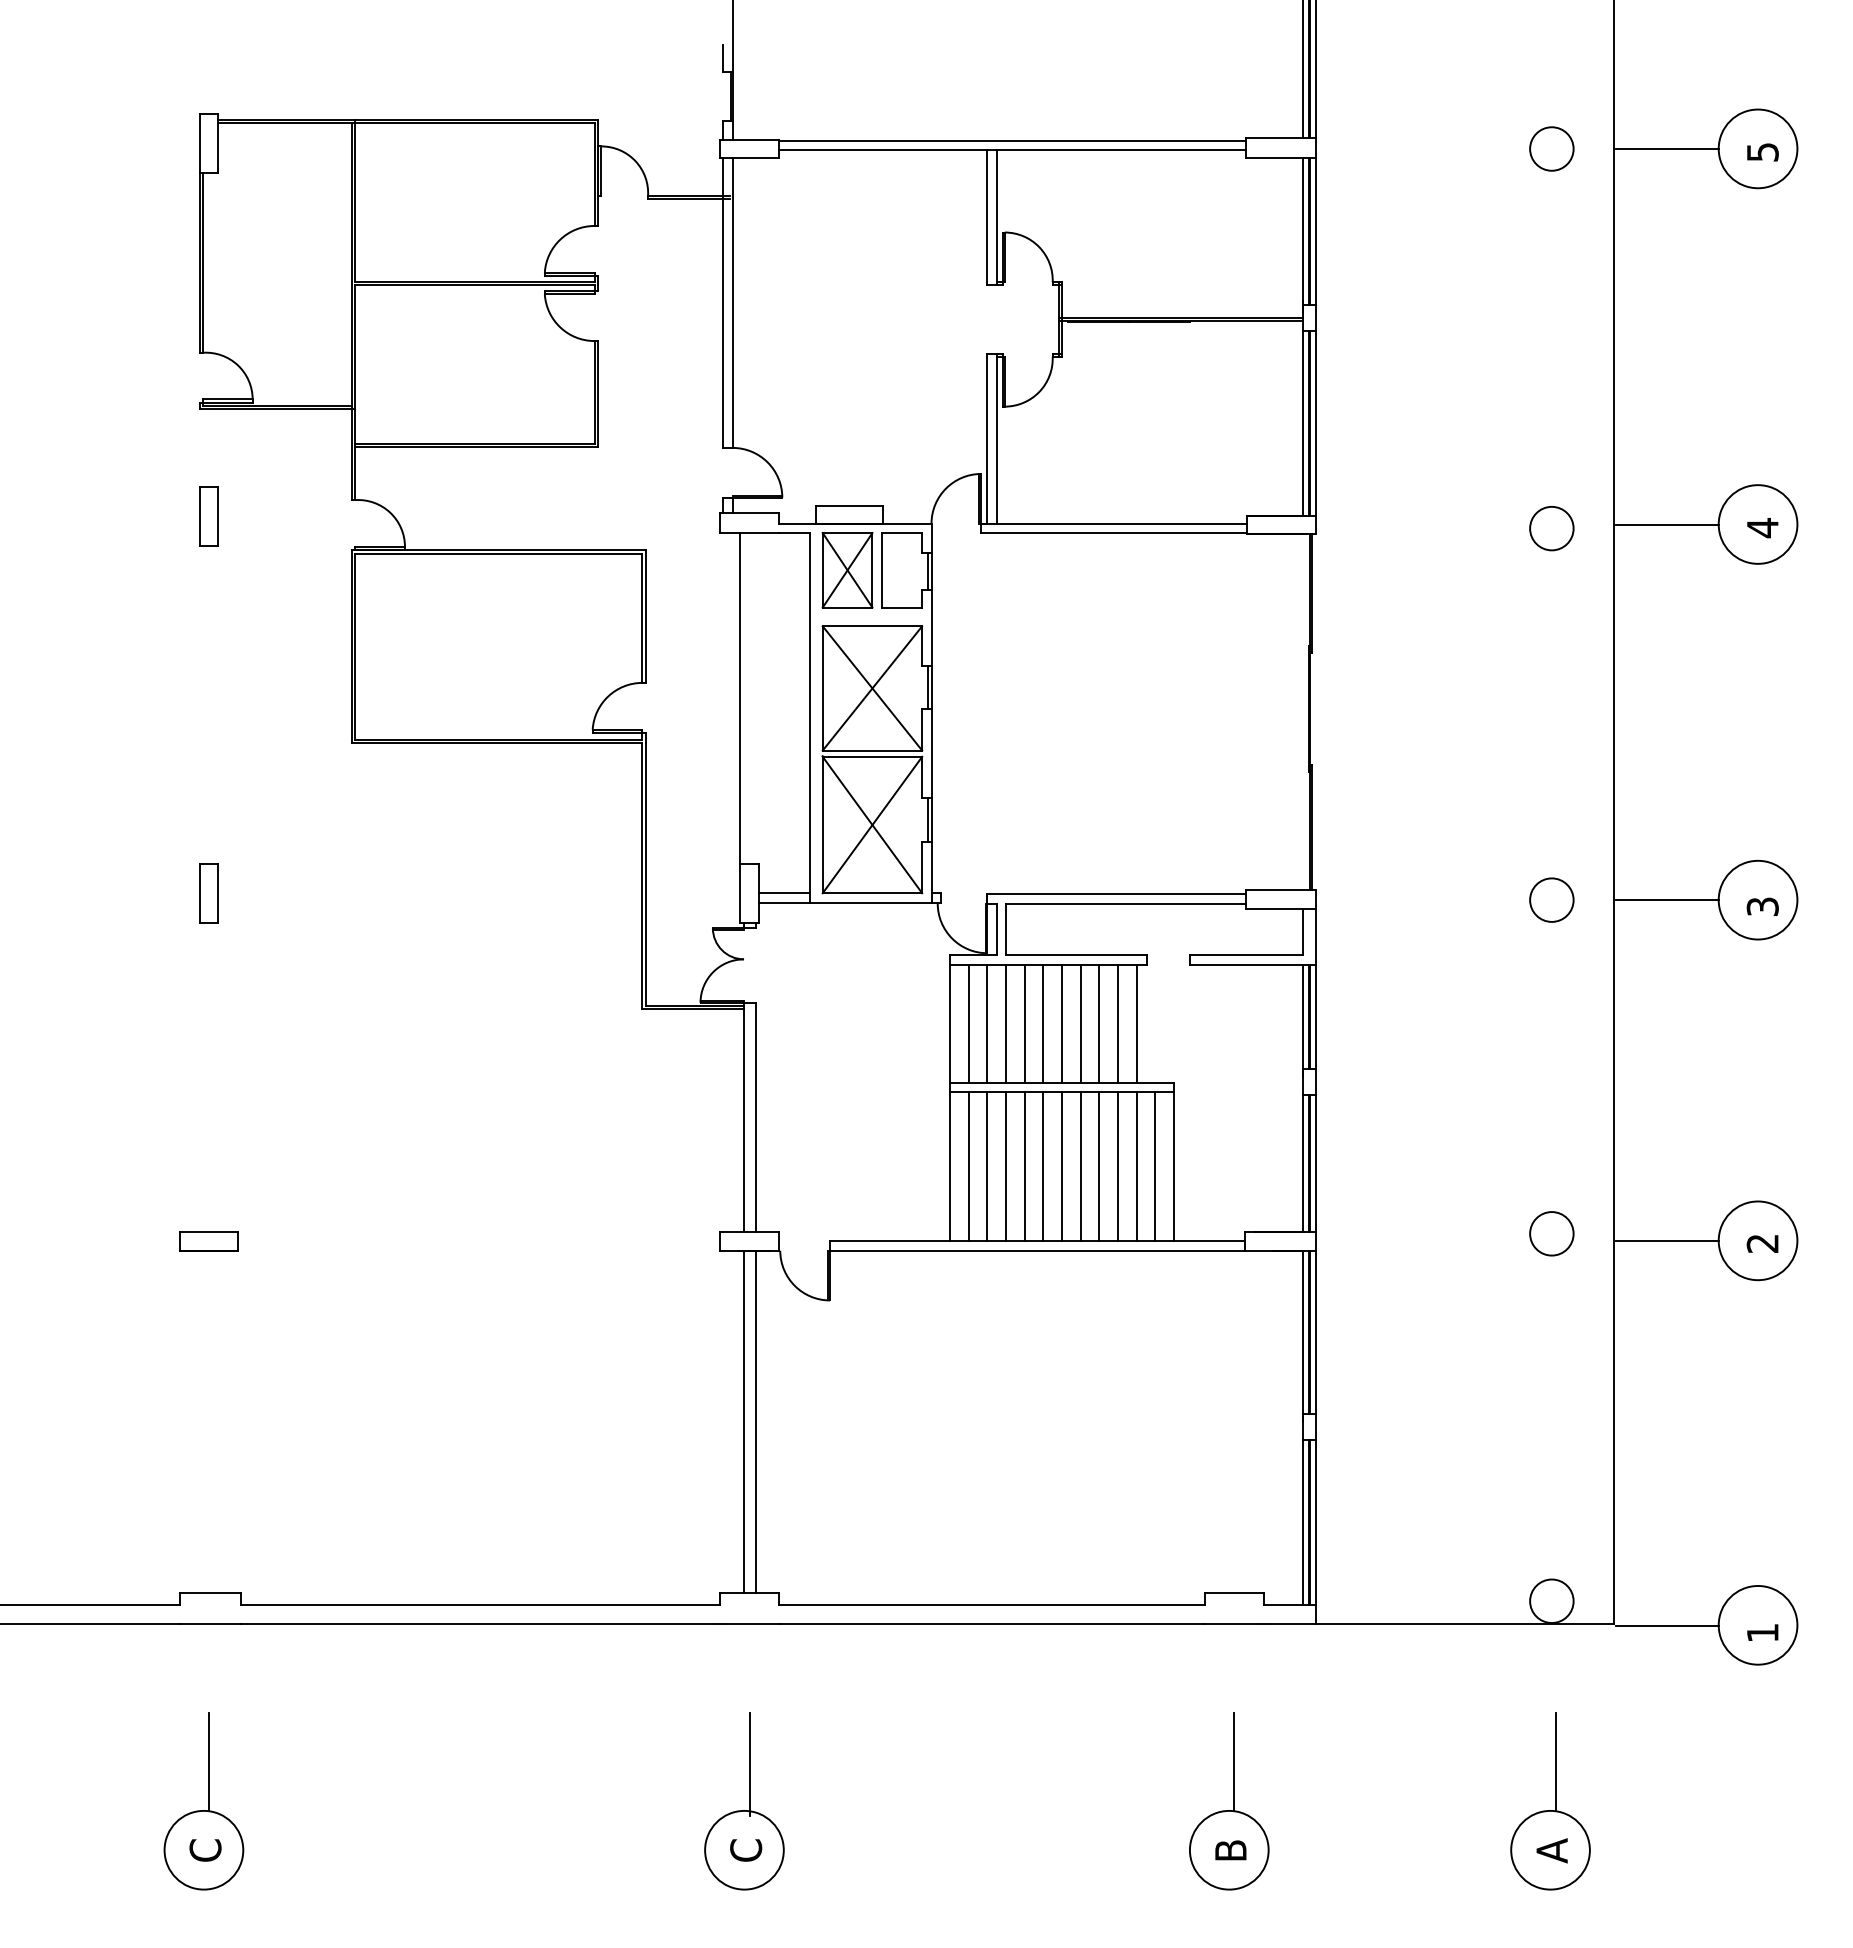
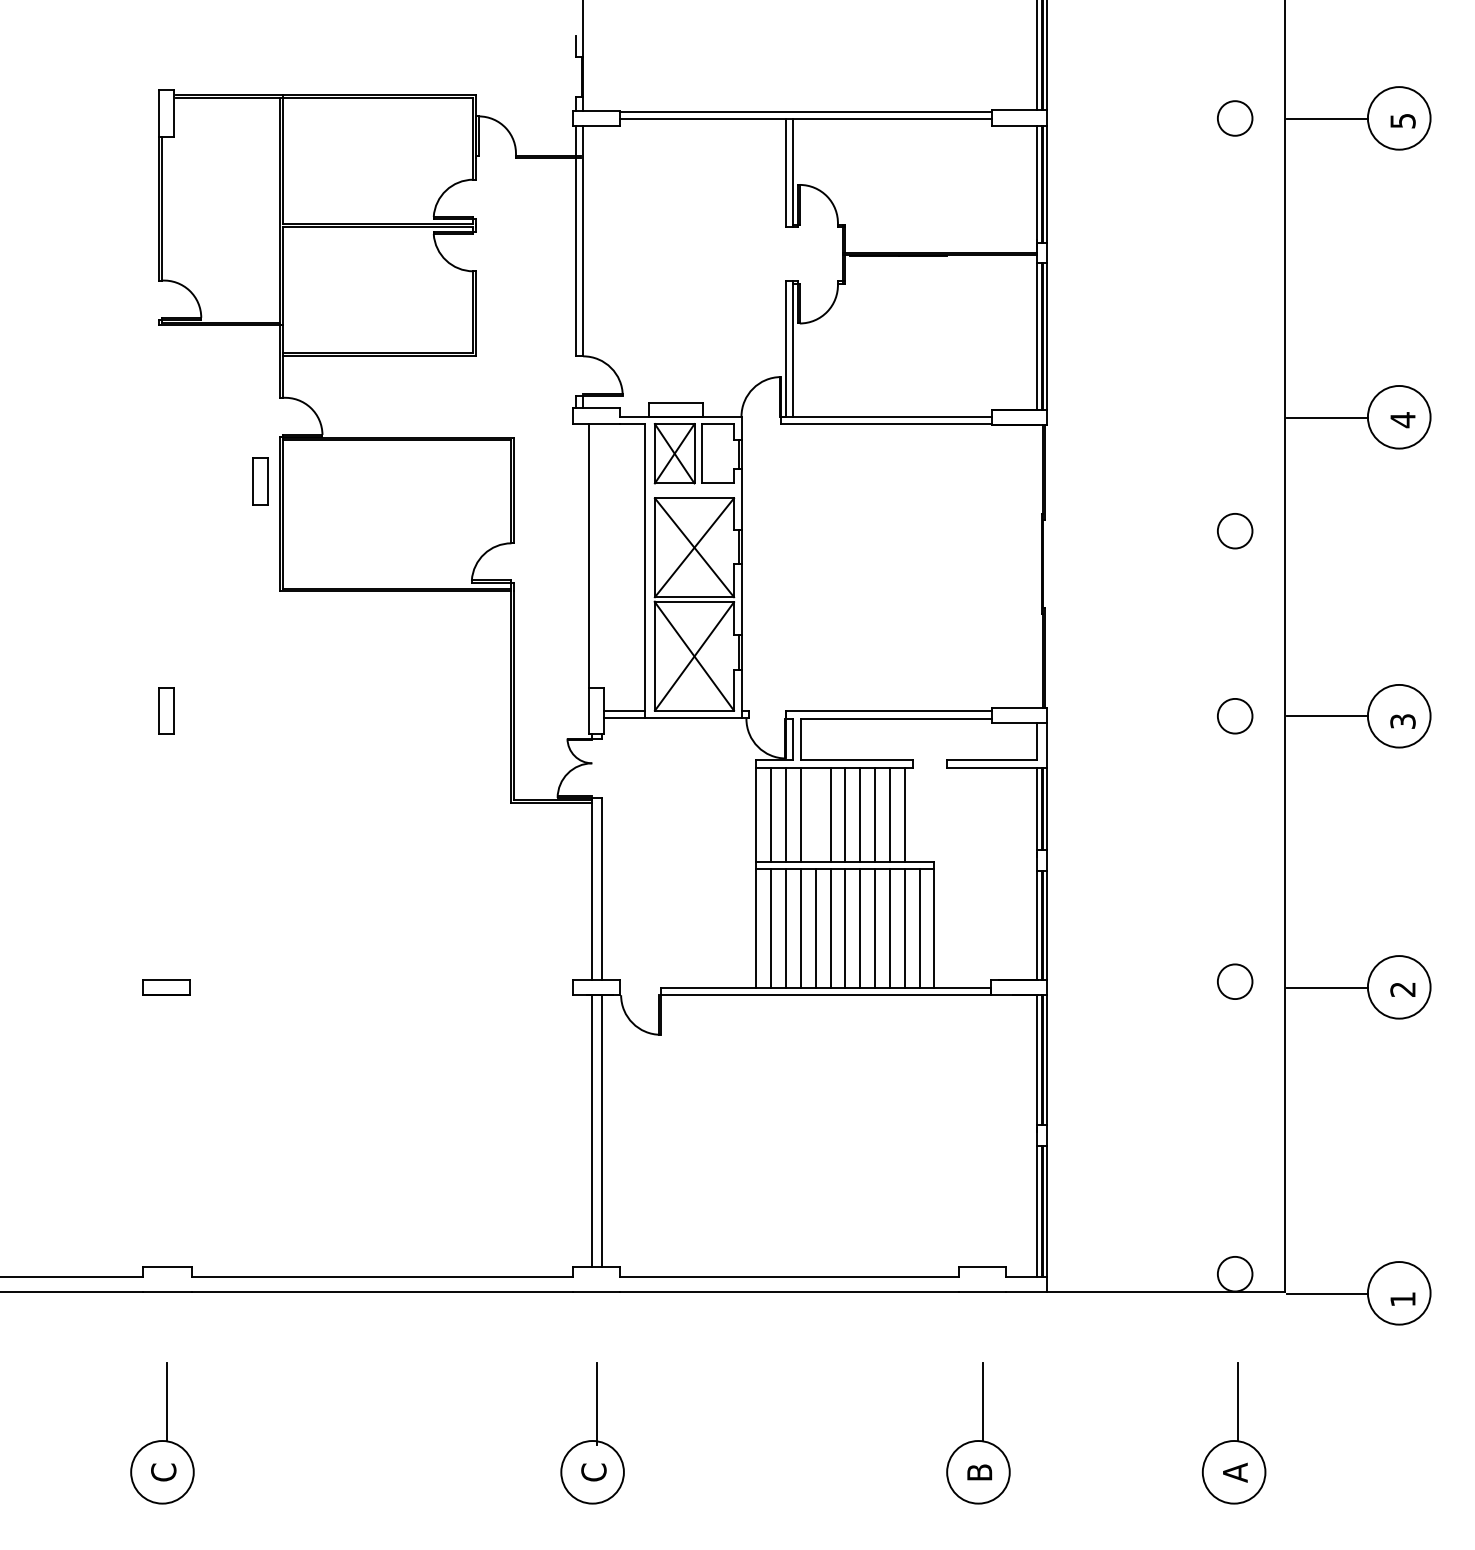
part: (208, 516) -> (260, 480), moved
circle: (1551, 528) -> (1234, 531), moved
line: (1024, 1023) -> (815, 814), removed

